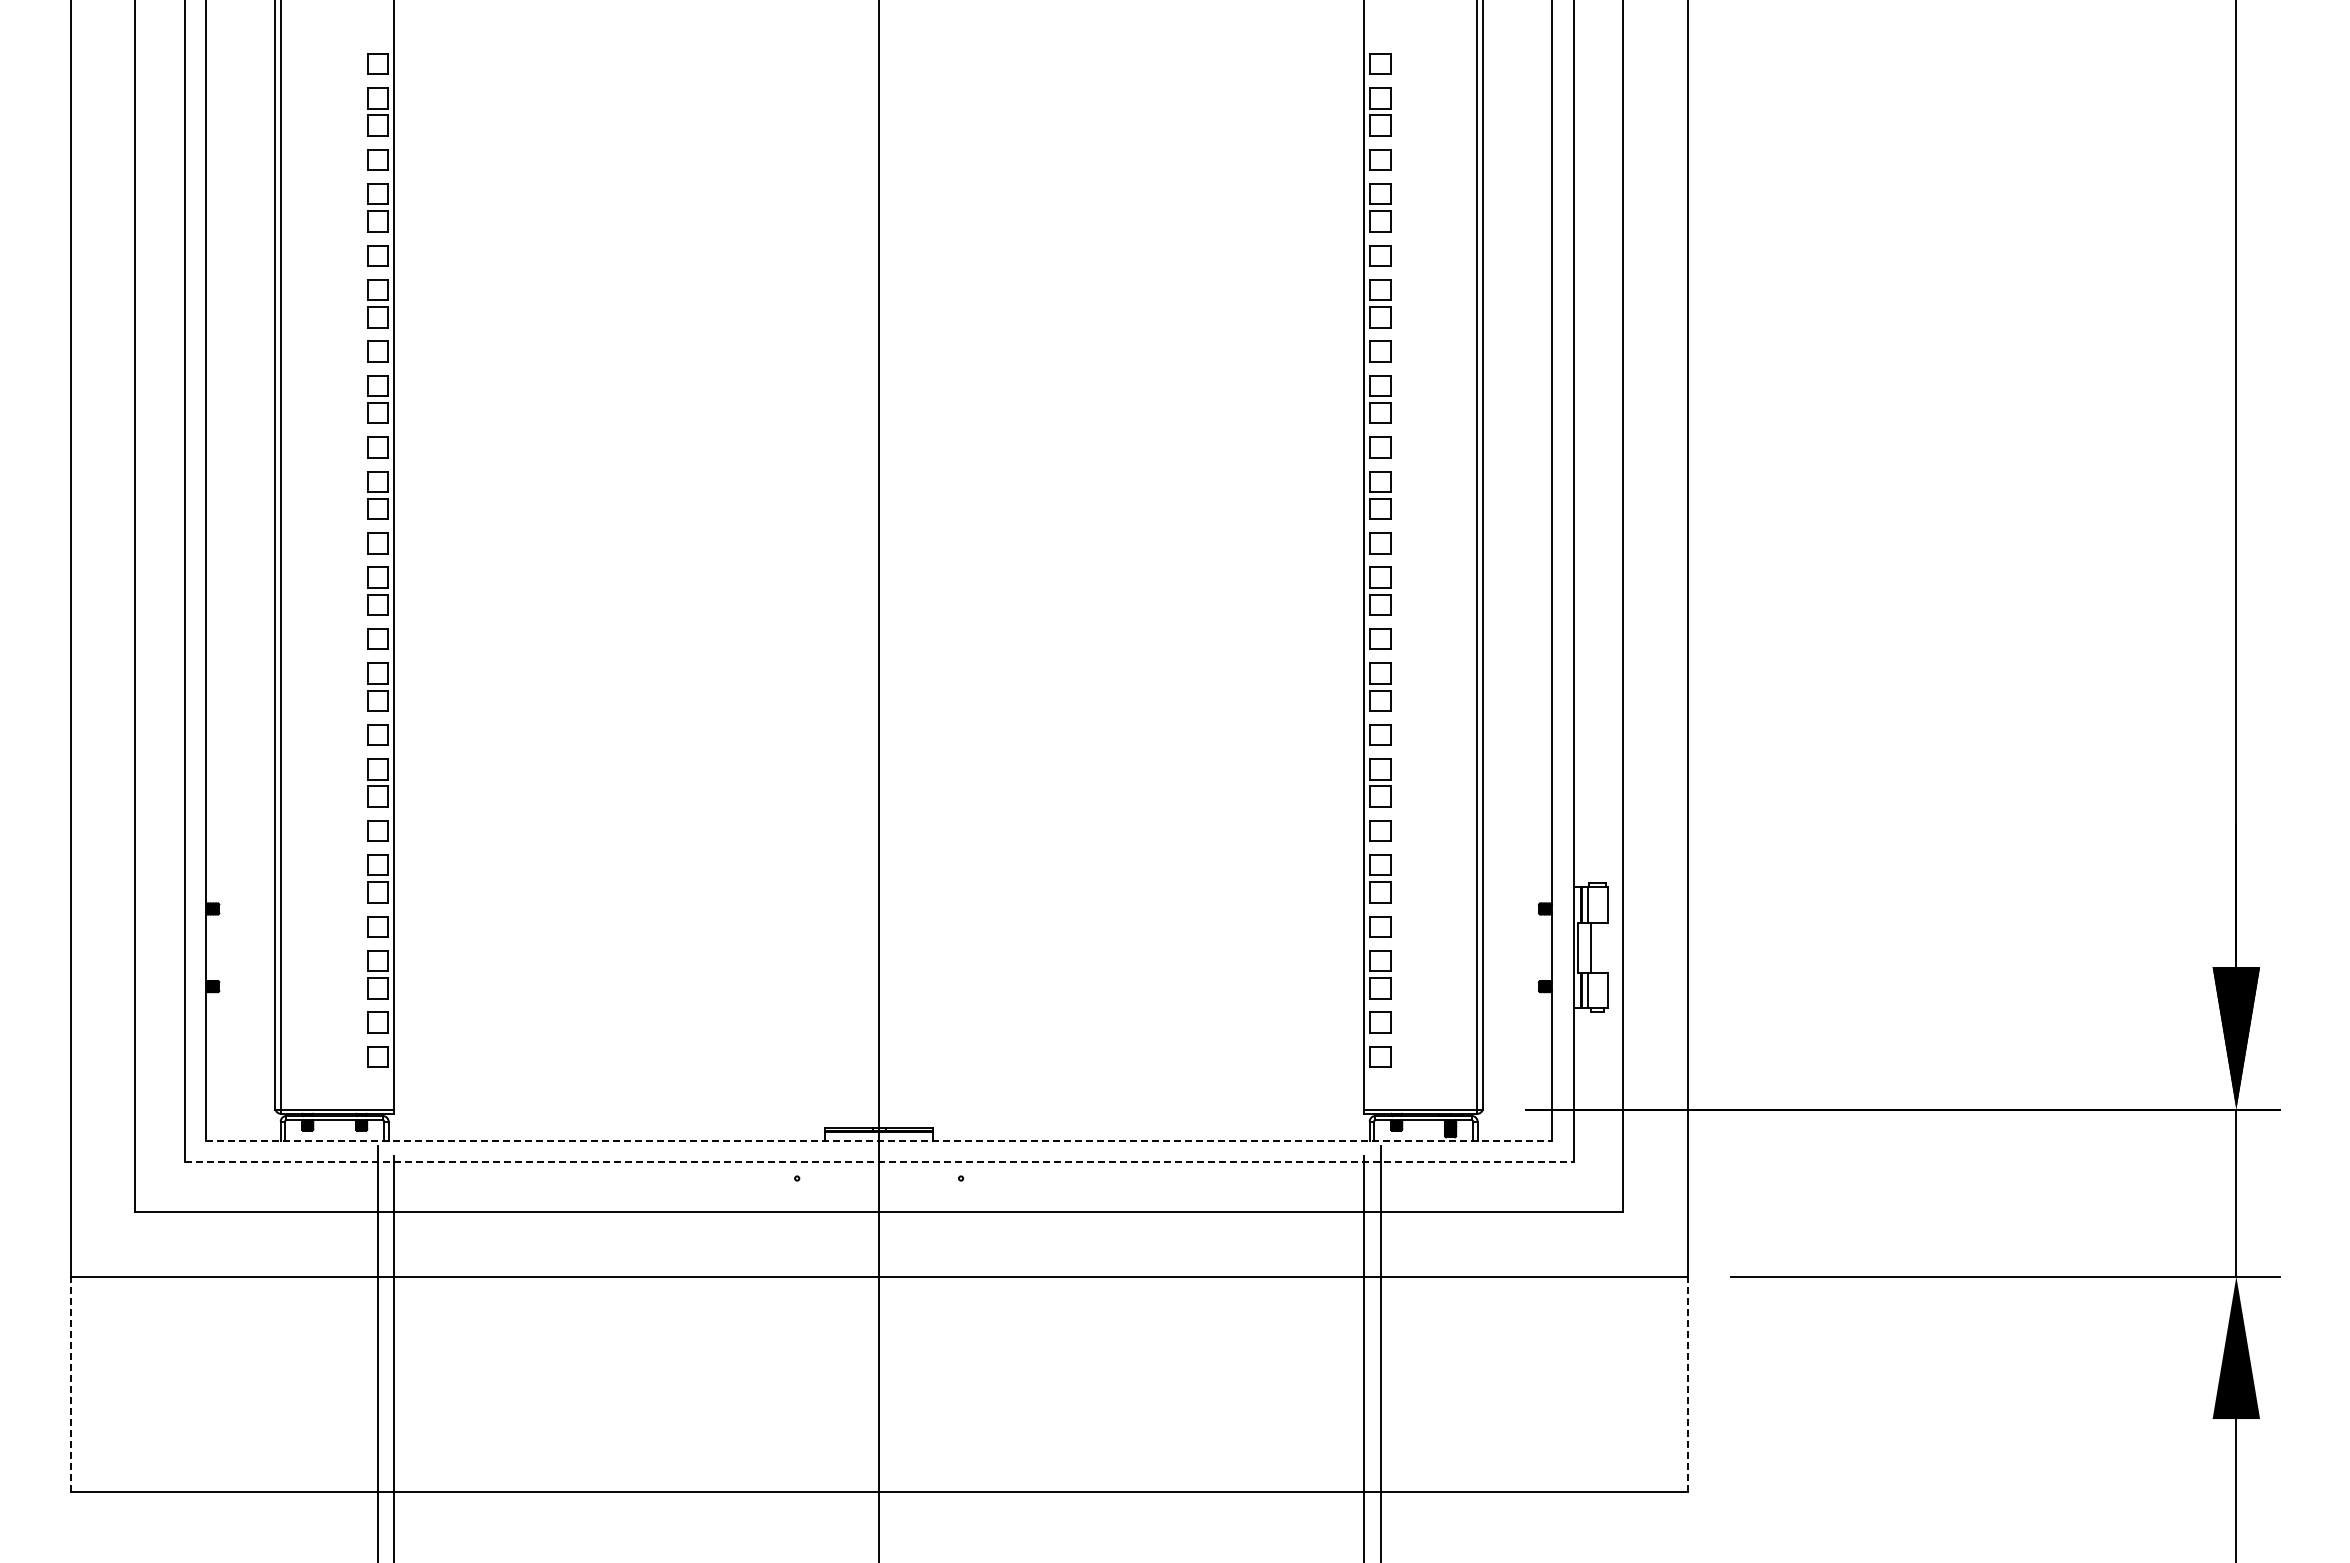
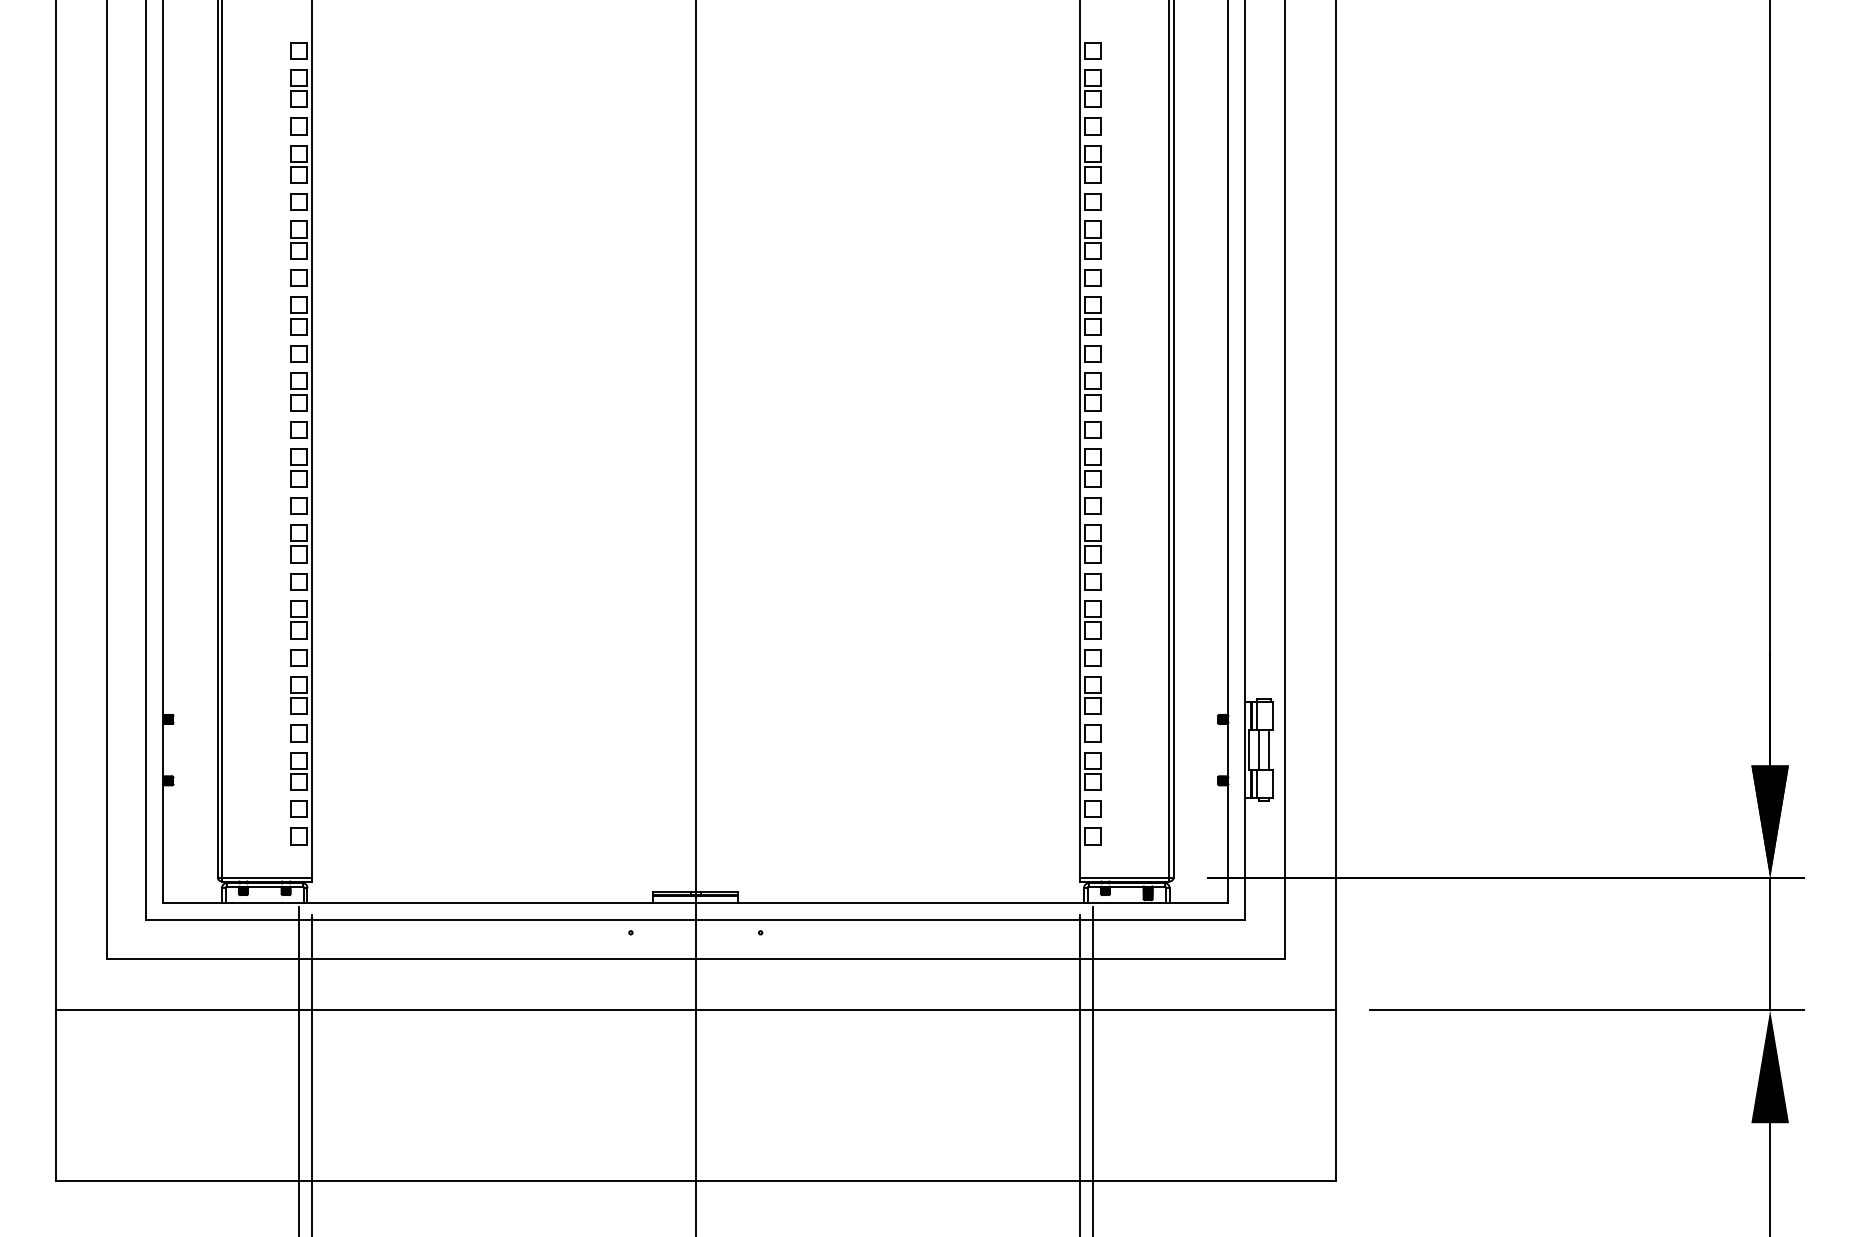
line: (1603, 947) -> (1269, 749), added
line: (879, 1140) -> (696, 902), dashed -> solid
line: (879, 1162) -> (696, 920), dashed -> solid
line: (70, 1384) -> (55, 1095), dashed -> solid
line: (1687, 1384) -> (1335, 1095), dashed -> solid

